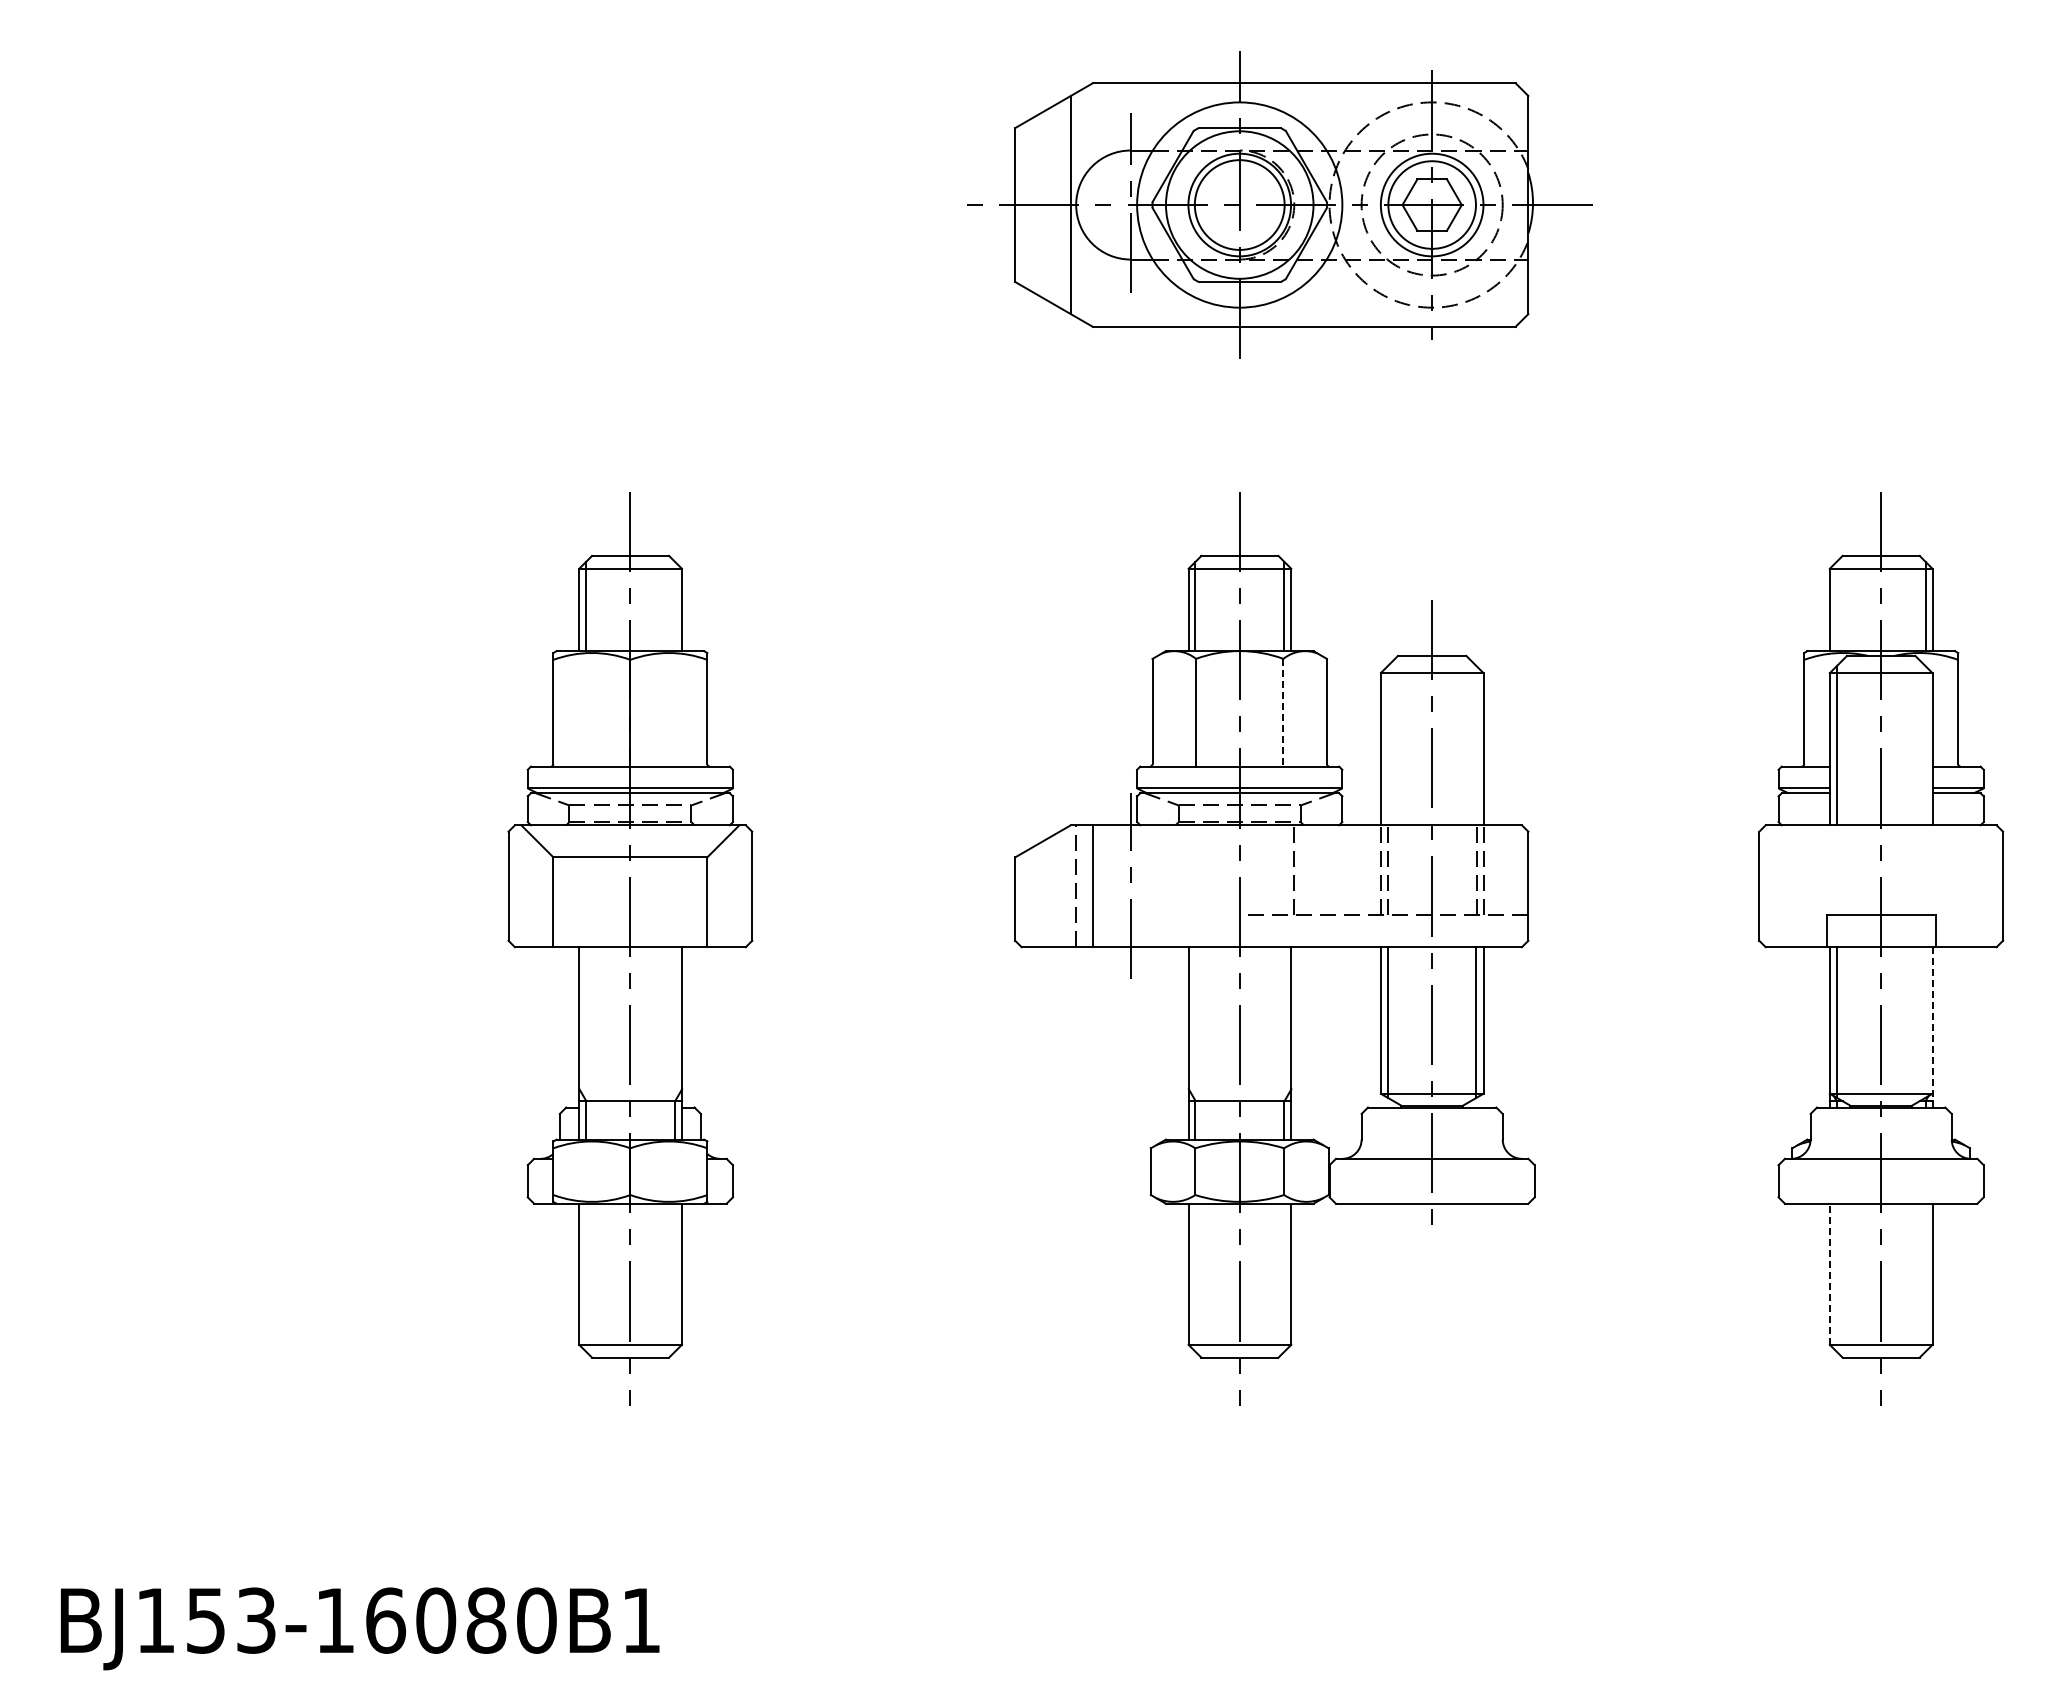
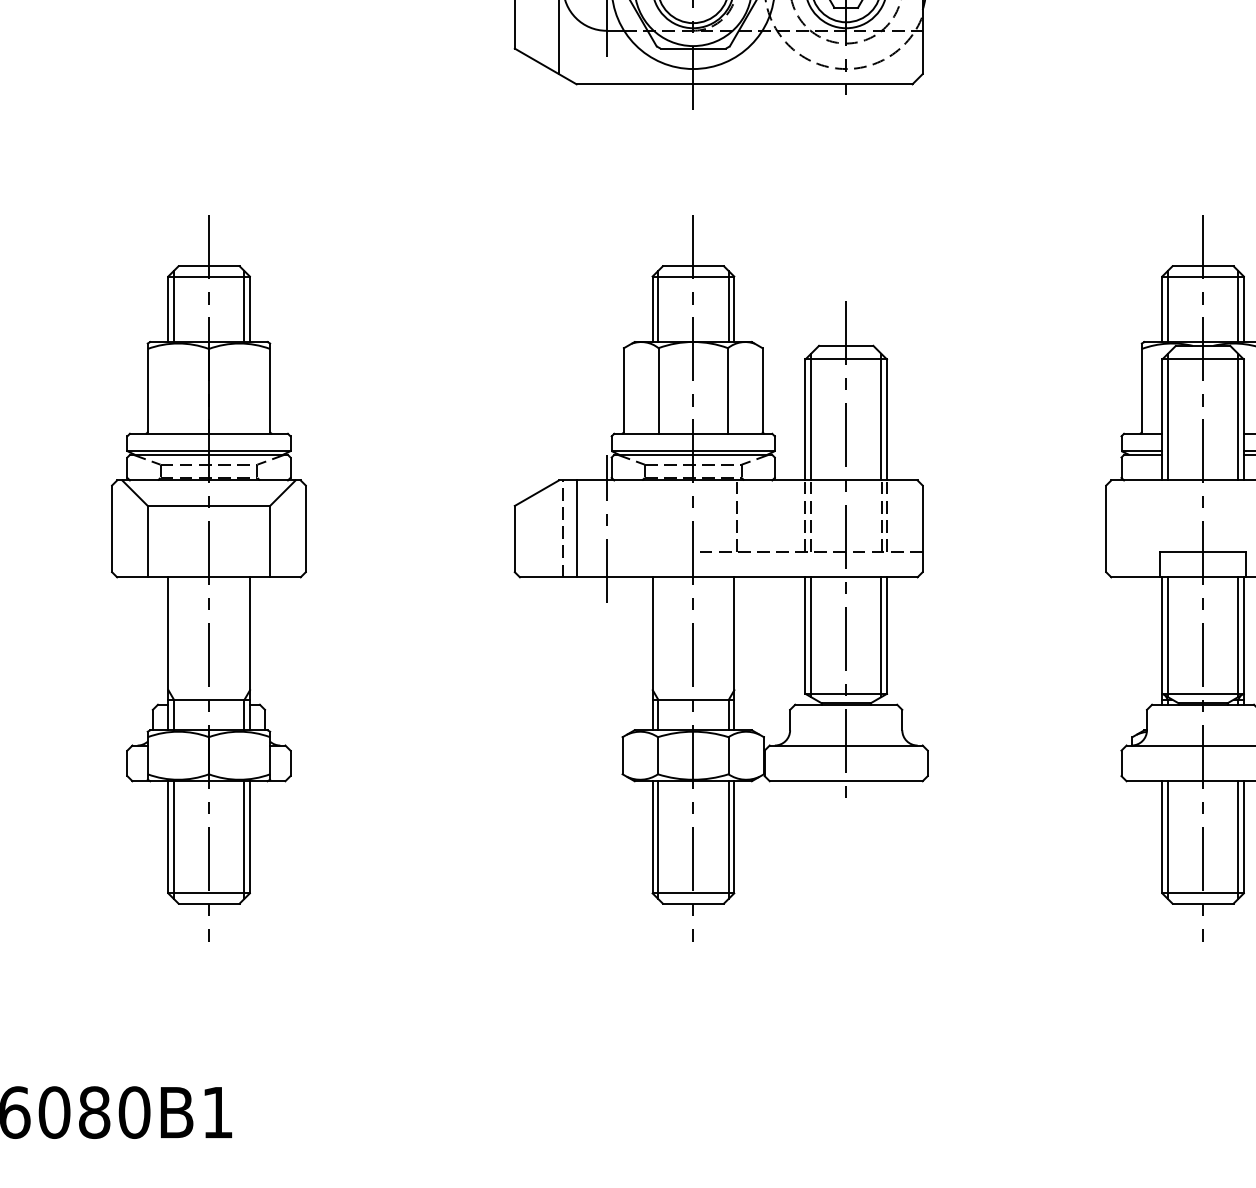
line: (675, 606) -> (244, 306), added
line: (1836, 606) -> (1167, 306), added
line: (1283, 712) -> (728, 390), dashed -> solid
line: (1388, 745) -> (811, 417), added
line: (1475, 745) -> (880, 417), added
line: (1924, 745) -> (1237, 417), added
line: (1924, 1022) -> (1237, 637), added
line: (1932, 1027) -> (1243, 641), dashed -> solid
line: (1829, 1274) -> (1162, 837), dashed -> solid
line: (586, 1277) -> (174, 839), added
line: (675, 1277) -> (244, 839), added
line: (1195, 1277) -> (658, 839), added
line: (1284, 1277) -> (728, 839), added
line: (1836, 1277) -> (1167, 839), added
line: (1925, 1277) -> (1238, 839), added

